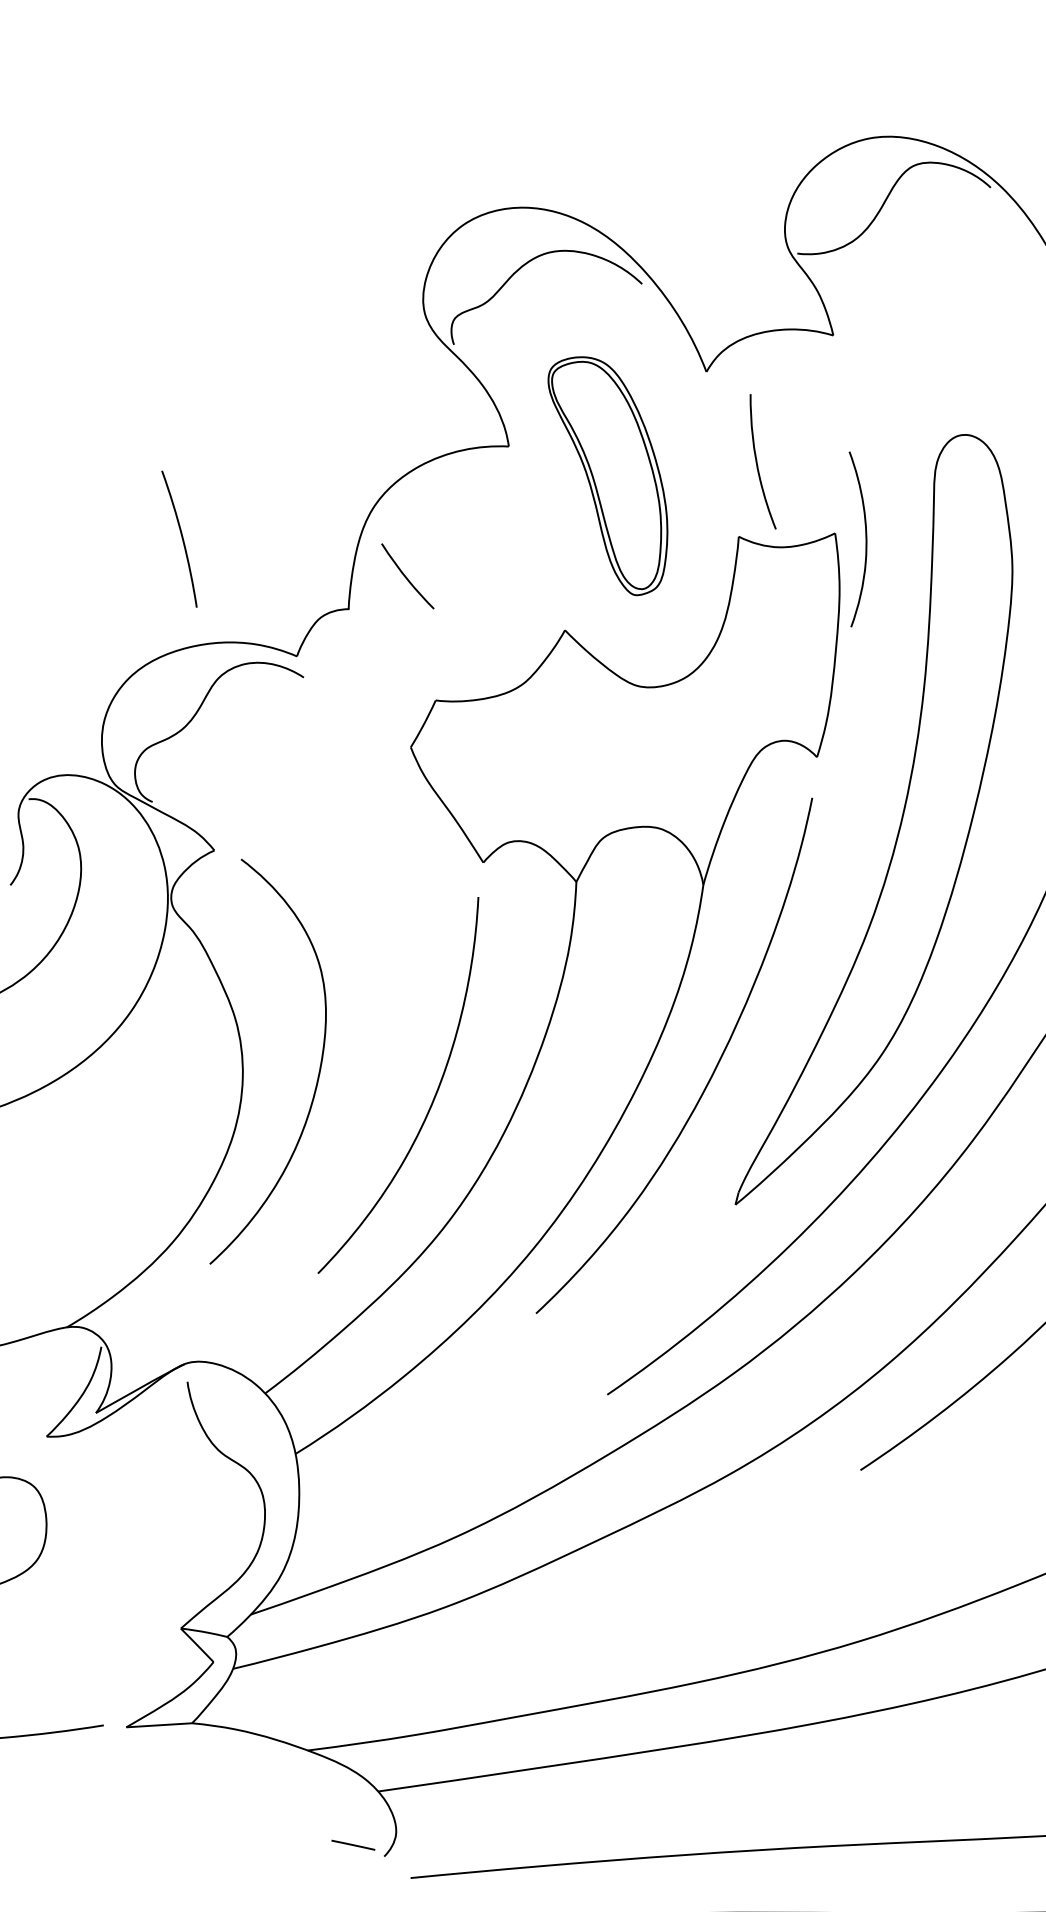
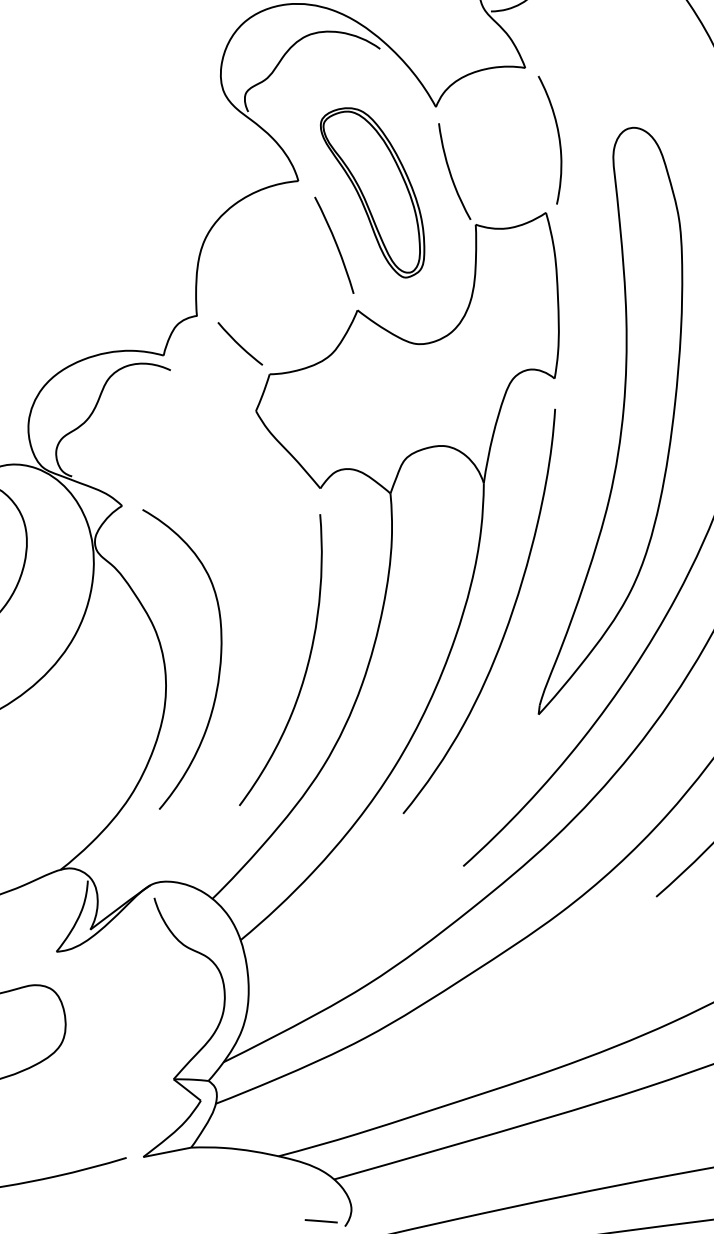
curve: (757, 461) -> (450, 171), moved
curve: (181, 538) -> (335, 244), moved
curve: (865, 539) -> (558, 138), moved
curve: (406, 576) -> (239, 344), moved

